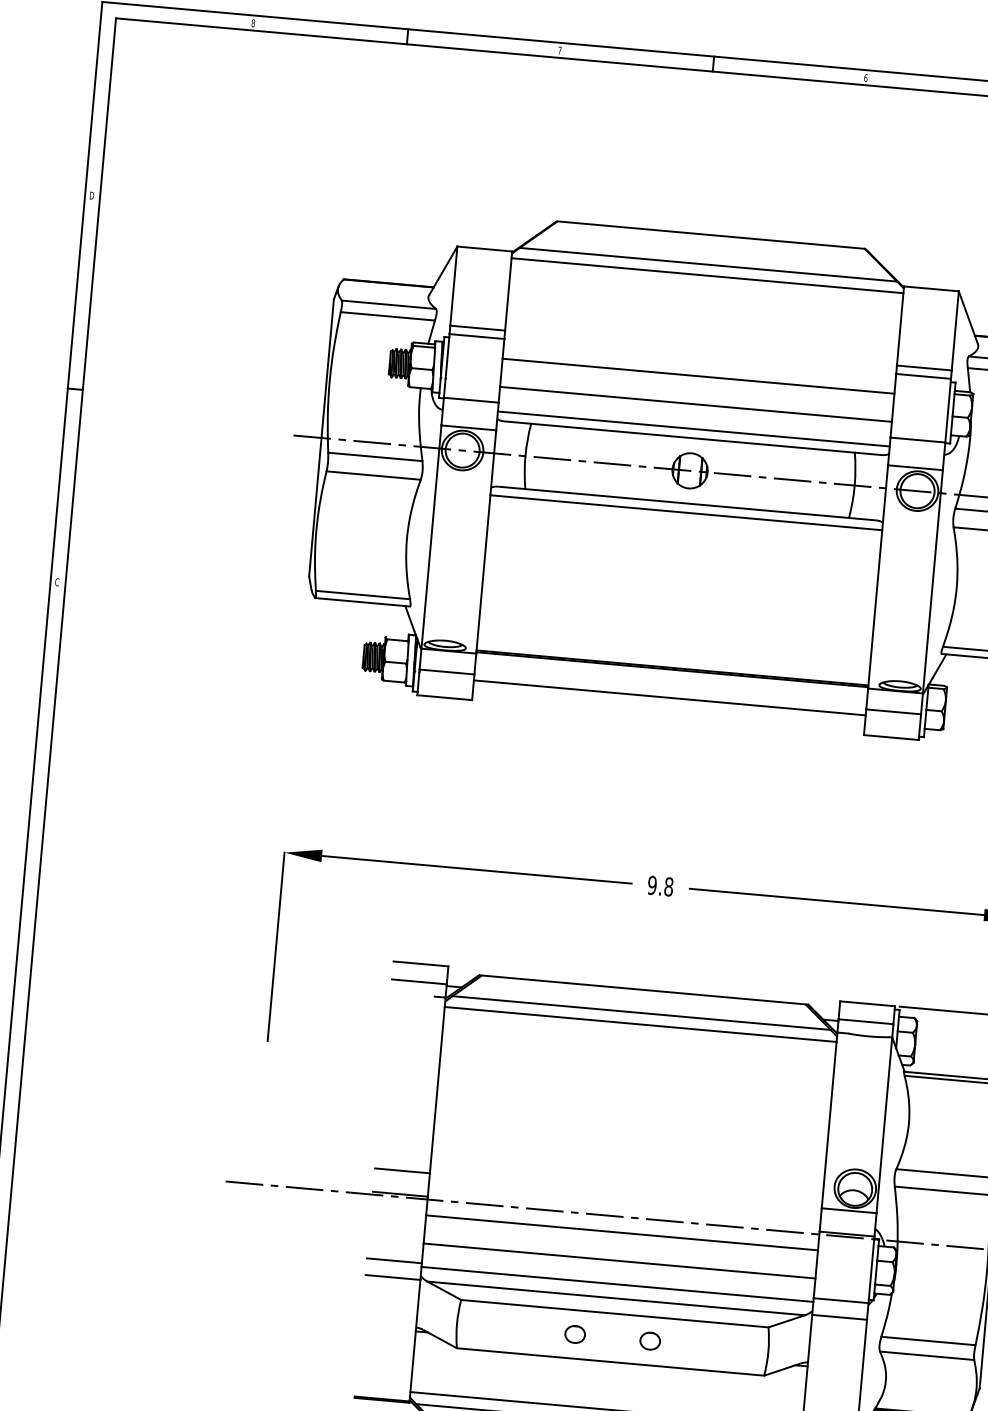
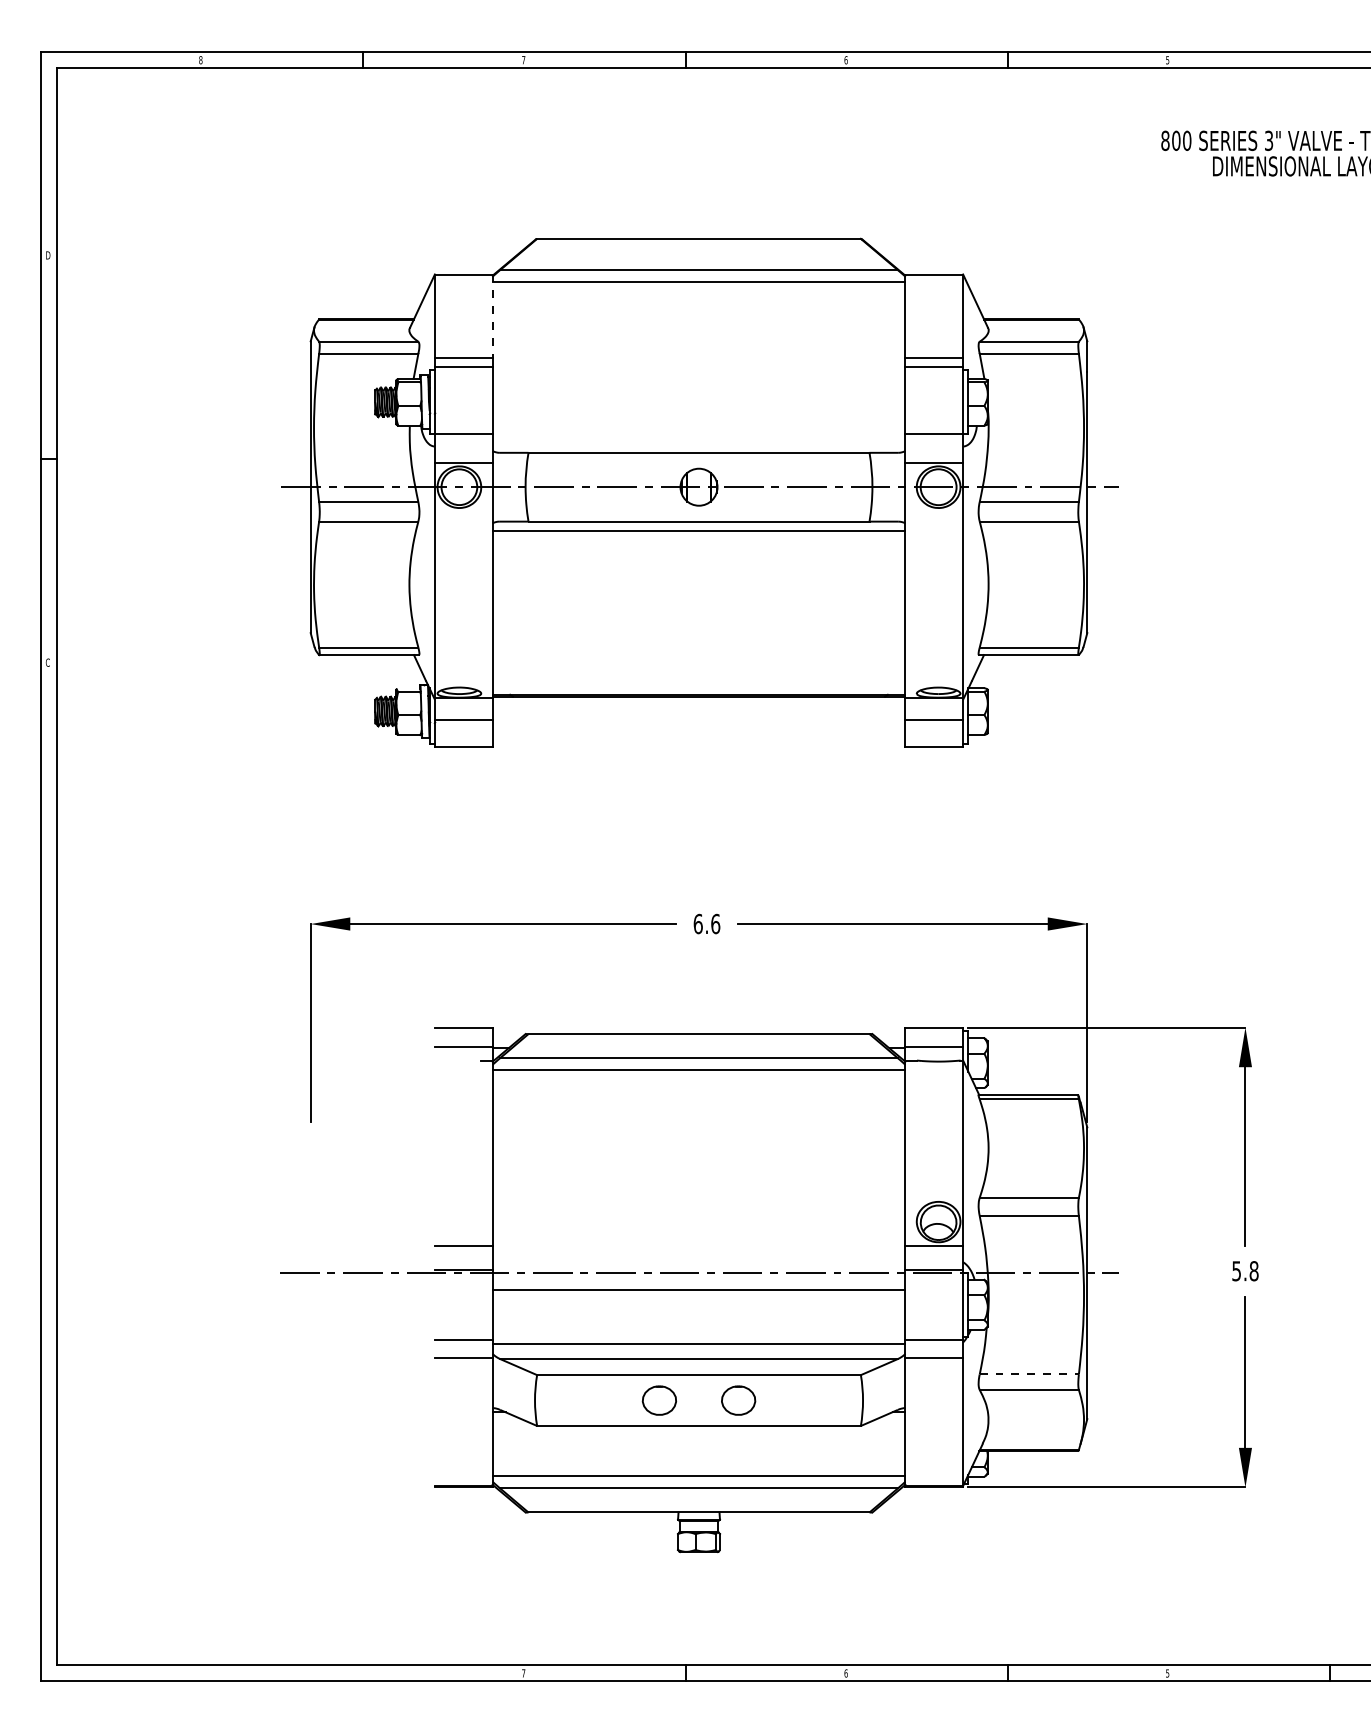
line: (508, 291) -> (492, 316), solid -> dashed
line: (698, 376) -> (698, 387), removed
line: (695, 404) -> (698, 417), removed
line: (693, 429) -> (698, 443), removed
line: (669, 697) -> (698, 726), removed
text: (660, 885) -> (706, 923), 9.8 -> 6.6
line: (619, 1260) -> (698, 1319), removed
part: (575, 1334) -> (659, 1400), size x1.6
part: (650, 1341) -> (738, 1400), size x1.6
line: (928, 1341) -> (1029, 1374), solid -> dashed

